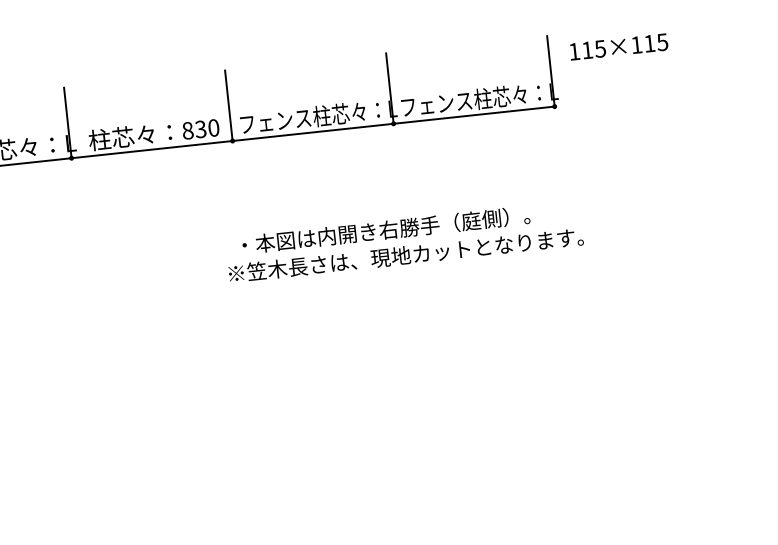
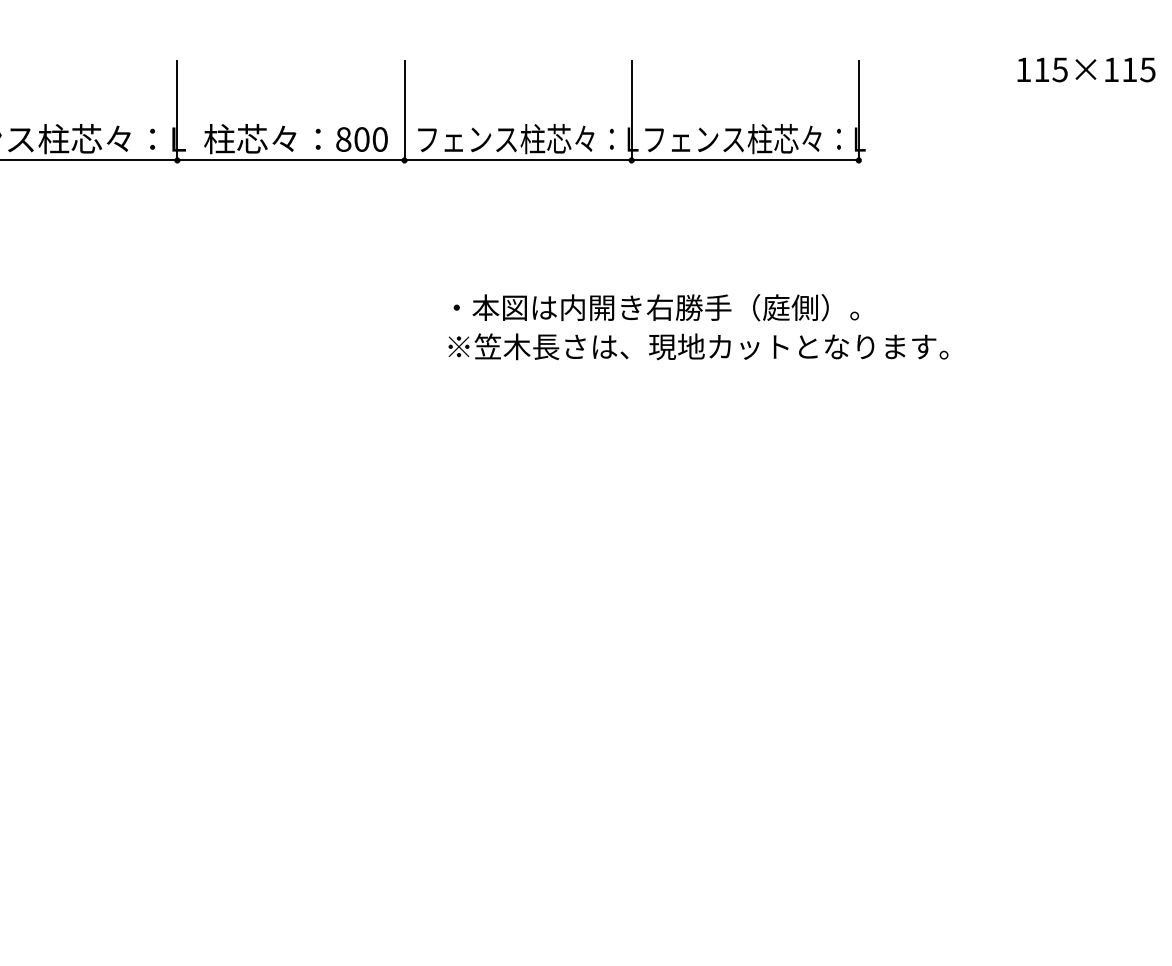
text: (619, 46) -> (1086, 69), moved
text: (200, 129) -> (361, 139), 830 -> 800
text: (385, 230) -> (655, 307), moved
text: (406, 255) -> (698, 346), moved

